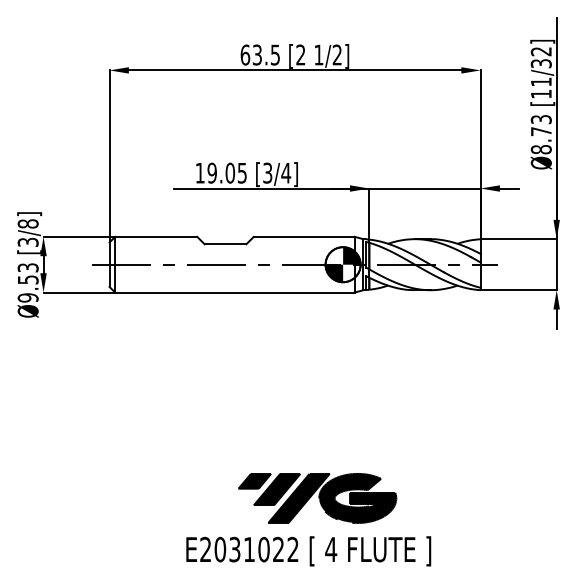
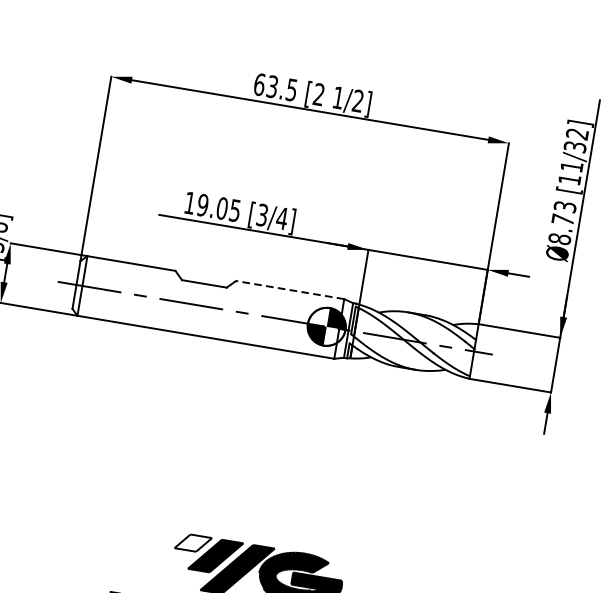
line: (304, 236) -> (290, 289), solid -> dashed
fill: (254, 480) -> (193, 542), removed

